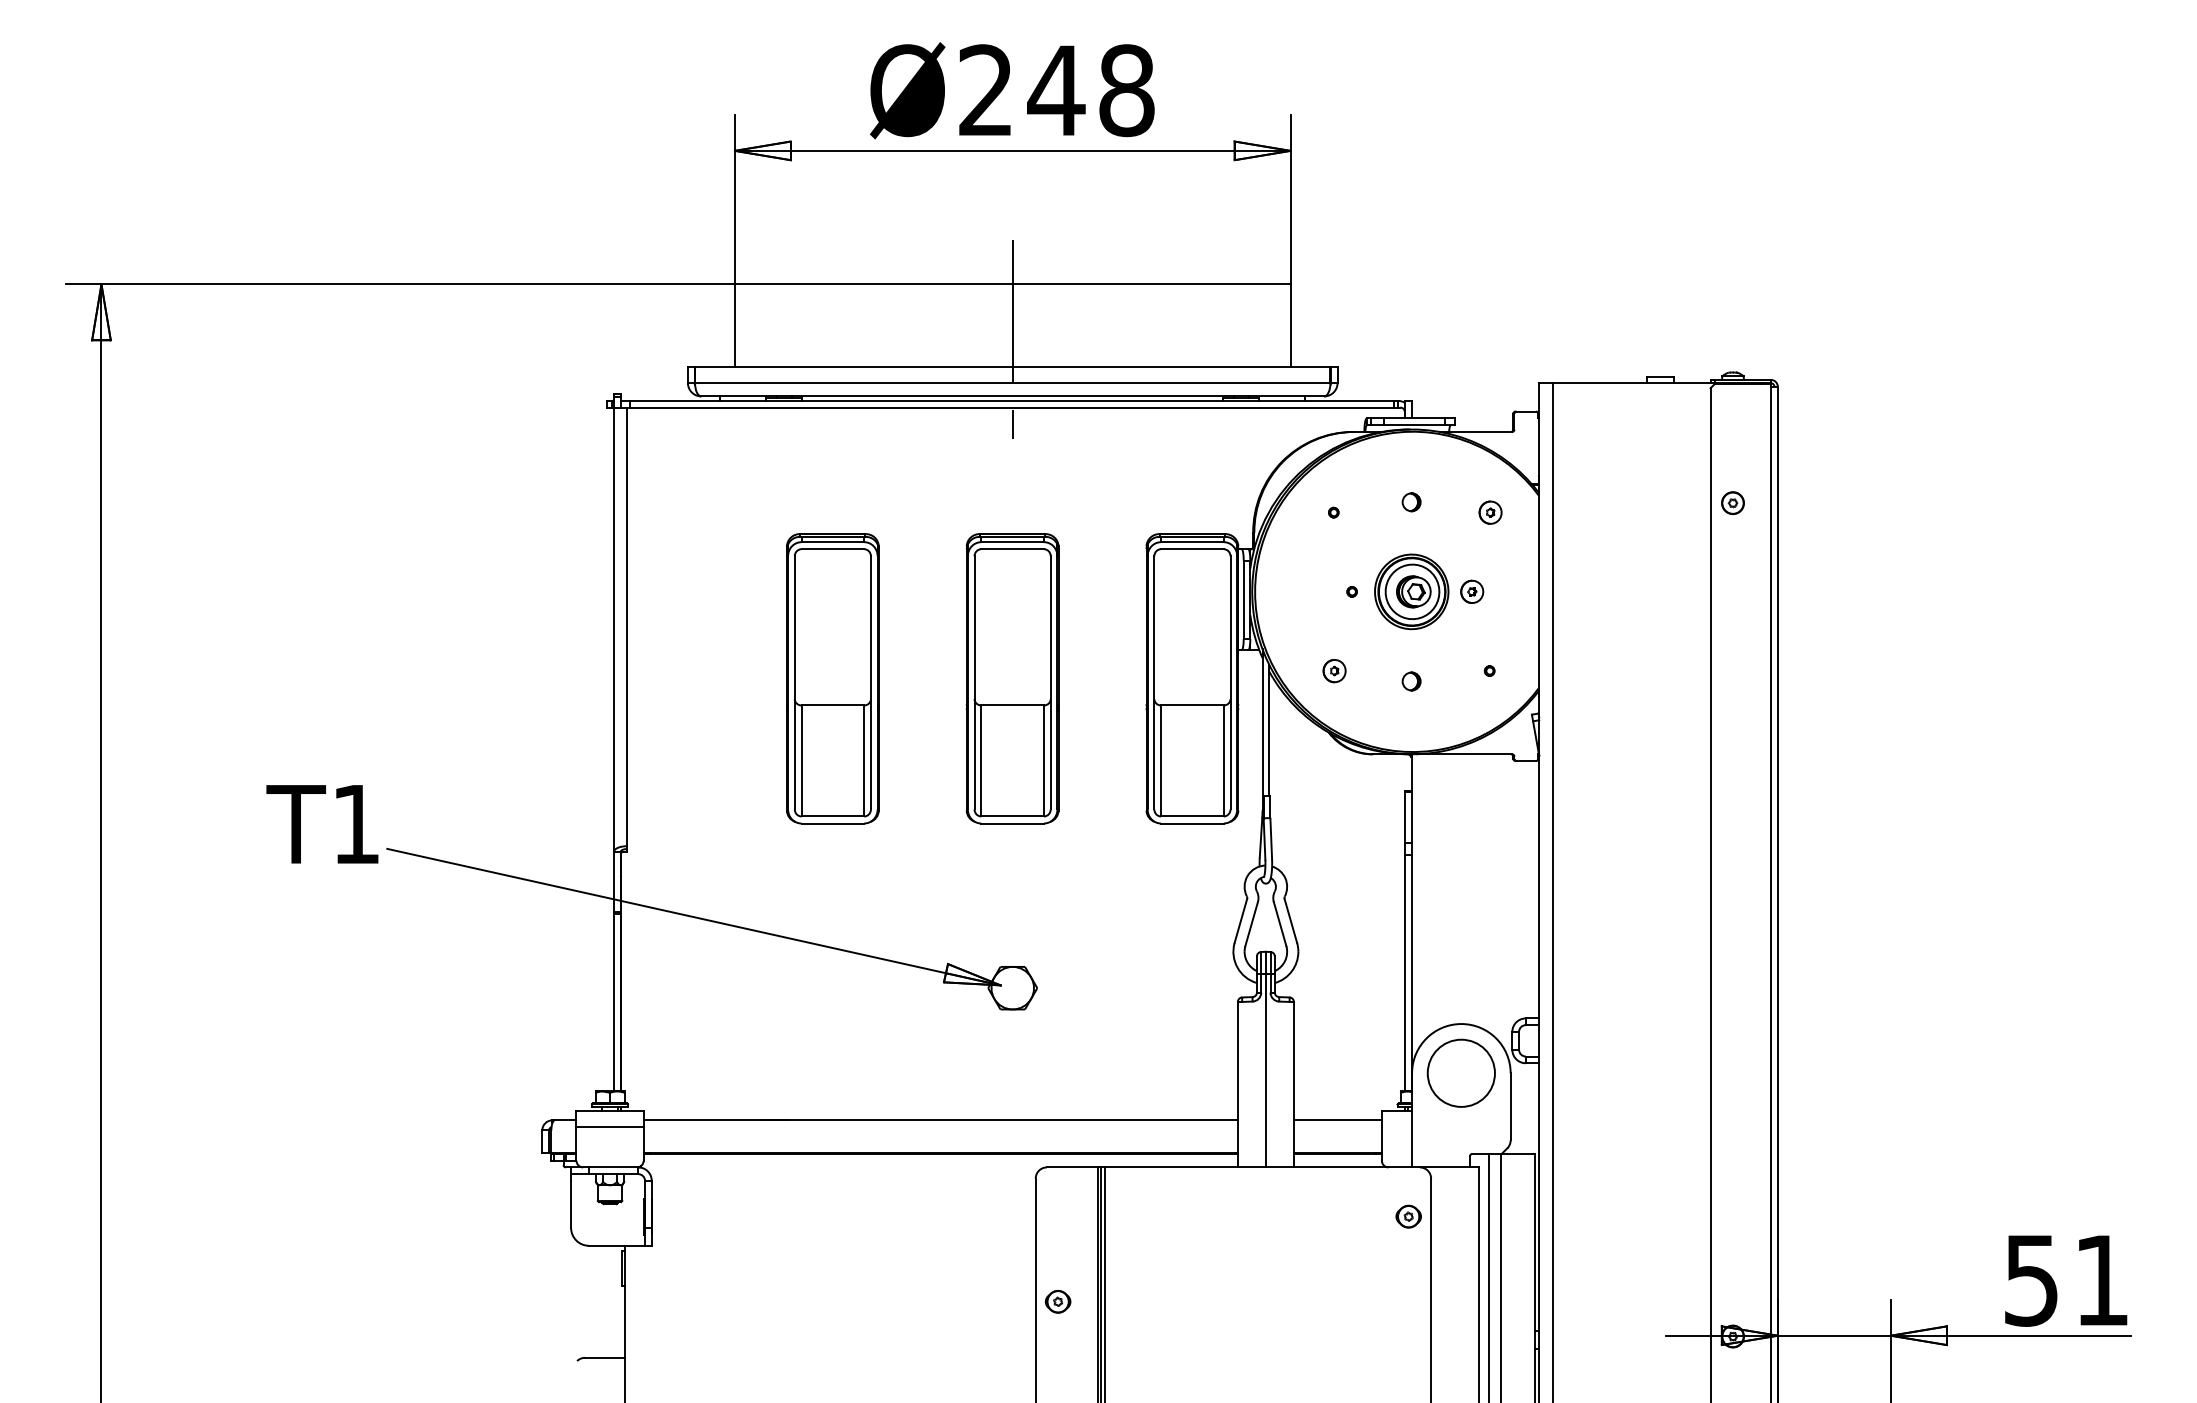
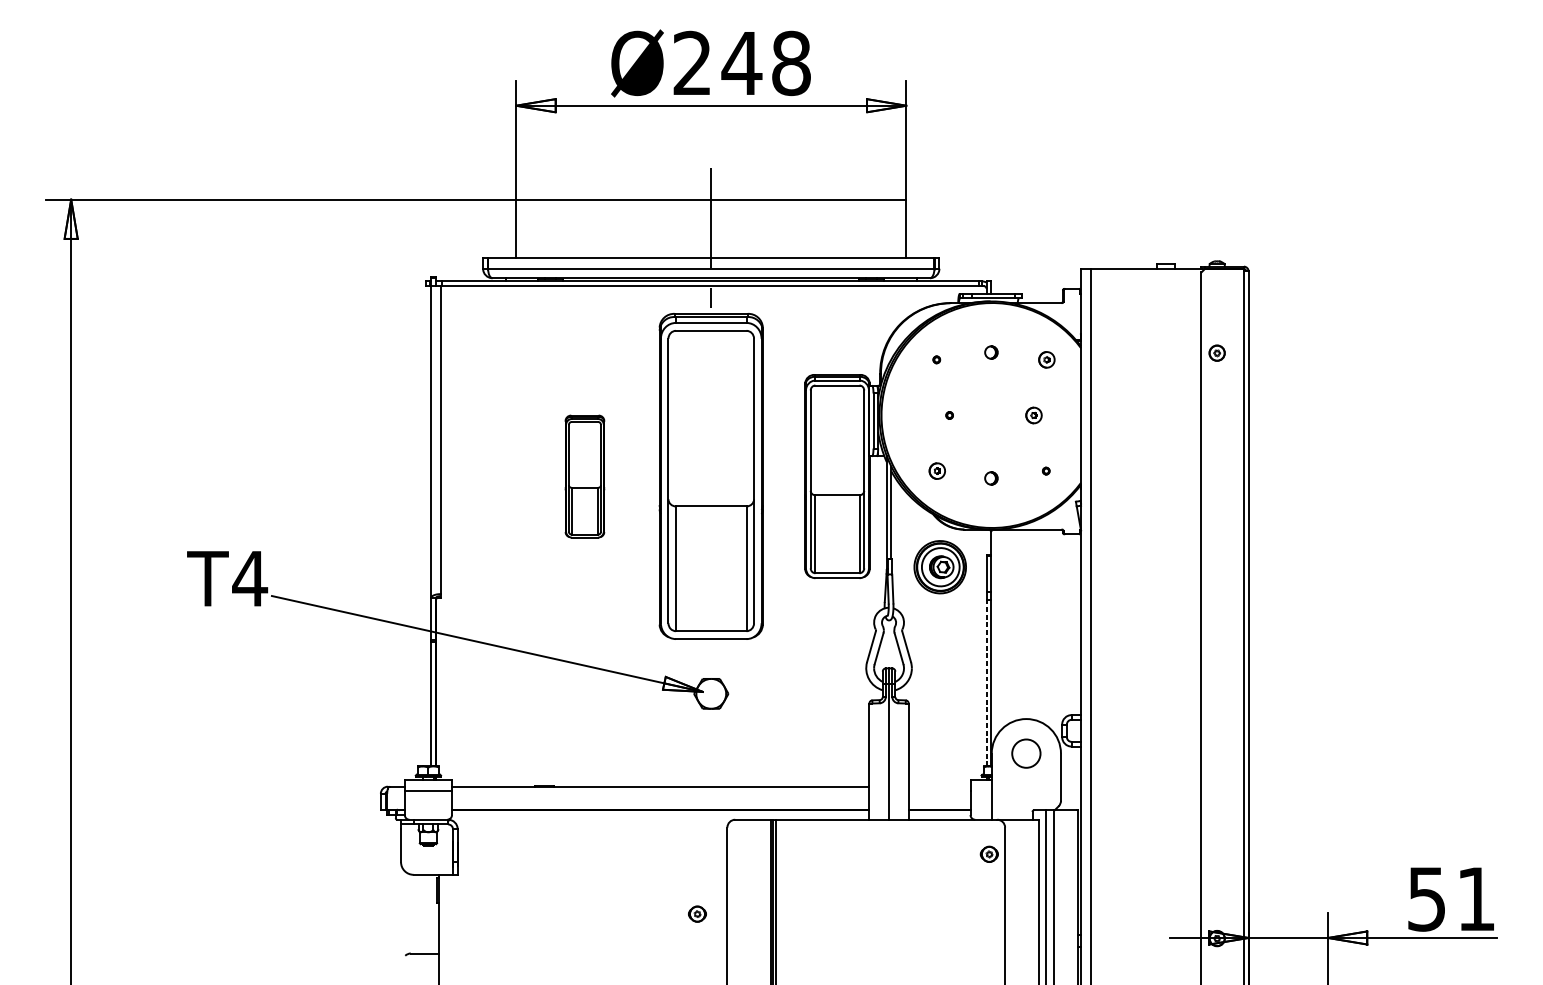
part: (1411, 591) -> (940, 566), moved
part: (832, 678) -> (584, 476), size x0.6
part: (1012, 678) -> (711, 476), size x1.6
text: (355, 824) -> (249, 578), T1 -> T4
line: (1404, 972) -> (986, 682), solid -> dashed
circle: (1460, 1072) -> (1025, 753), size x0.6
line: (1337, 1120) -> (939, 786), removed
part: (1057, 1301) -> (697, 913), moved

